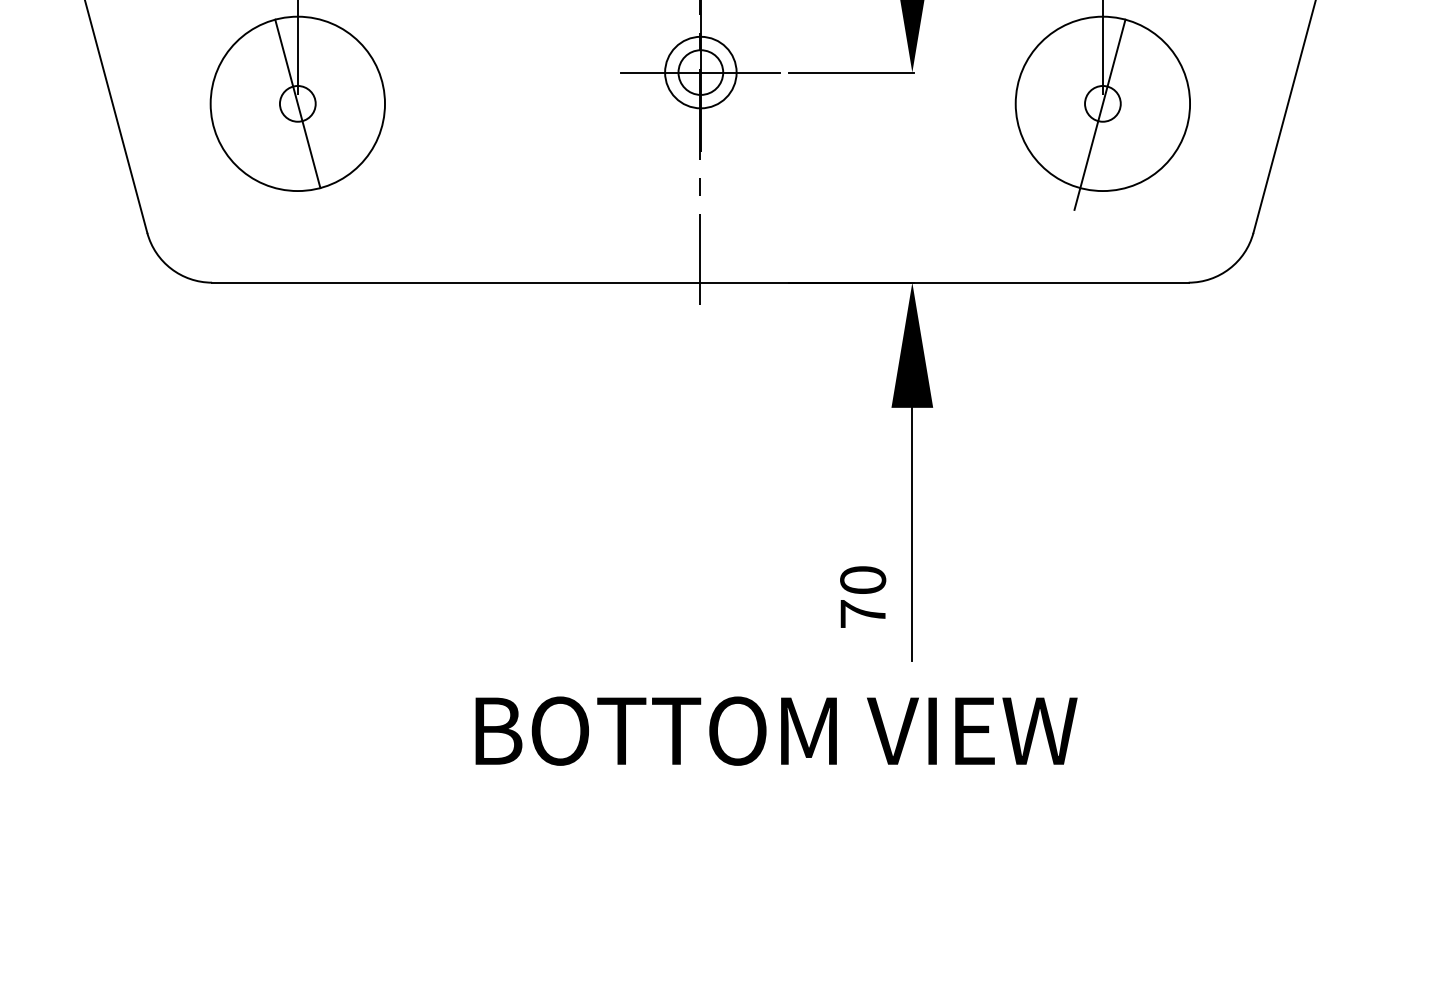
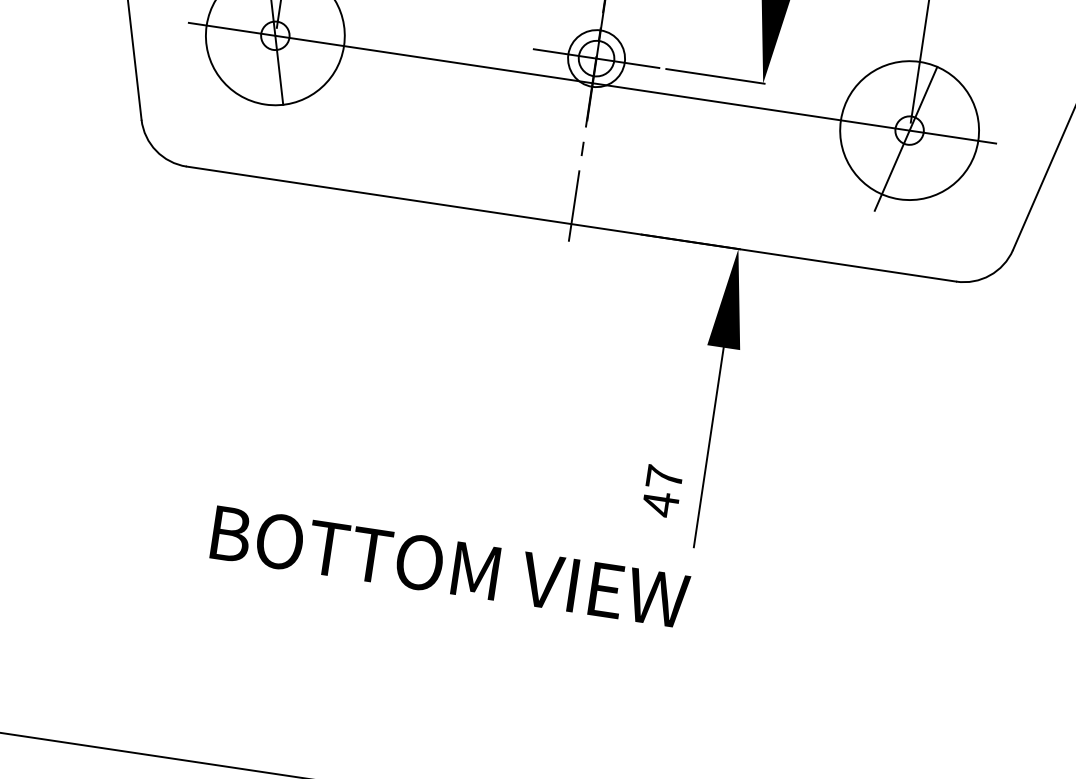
line: (700, 103) -> (592, 82), added
text: (863, 597) -> (662, 491), 70 -> 47
text: (776, 730) -> (450, 566), moved

